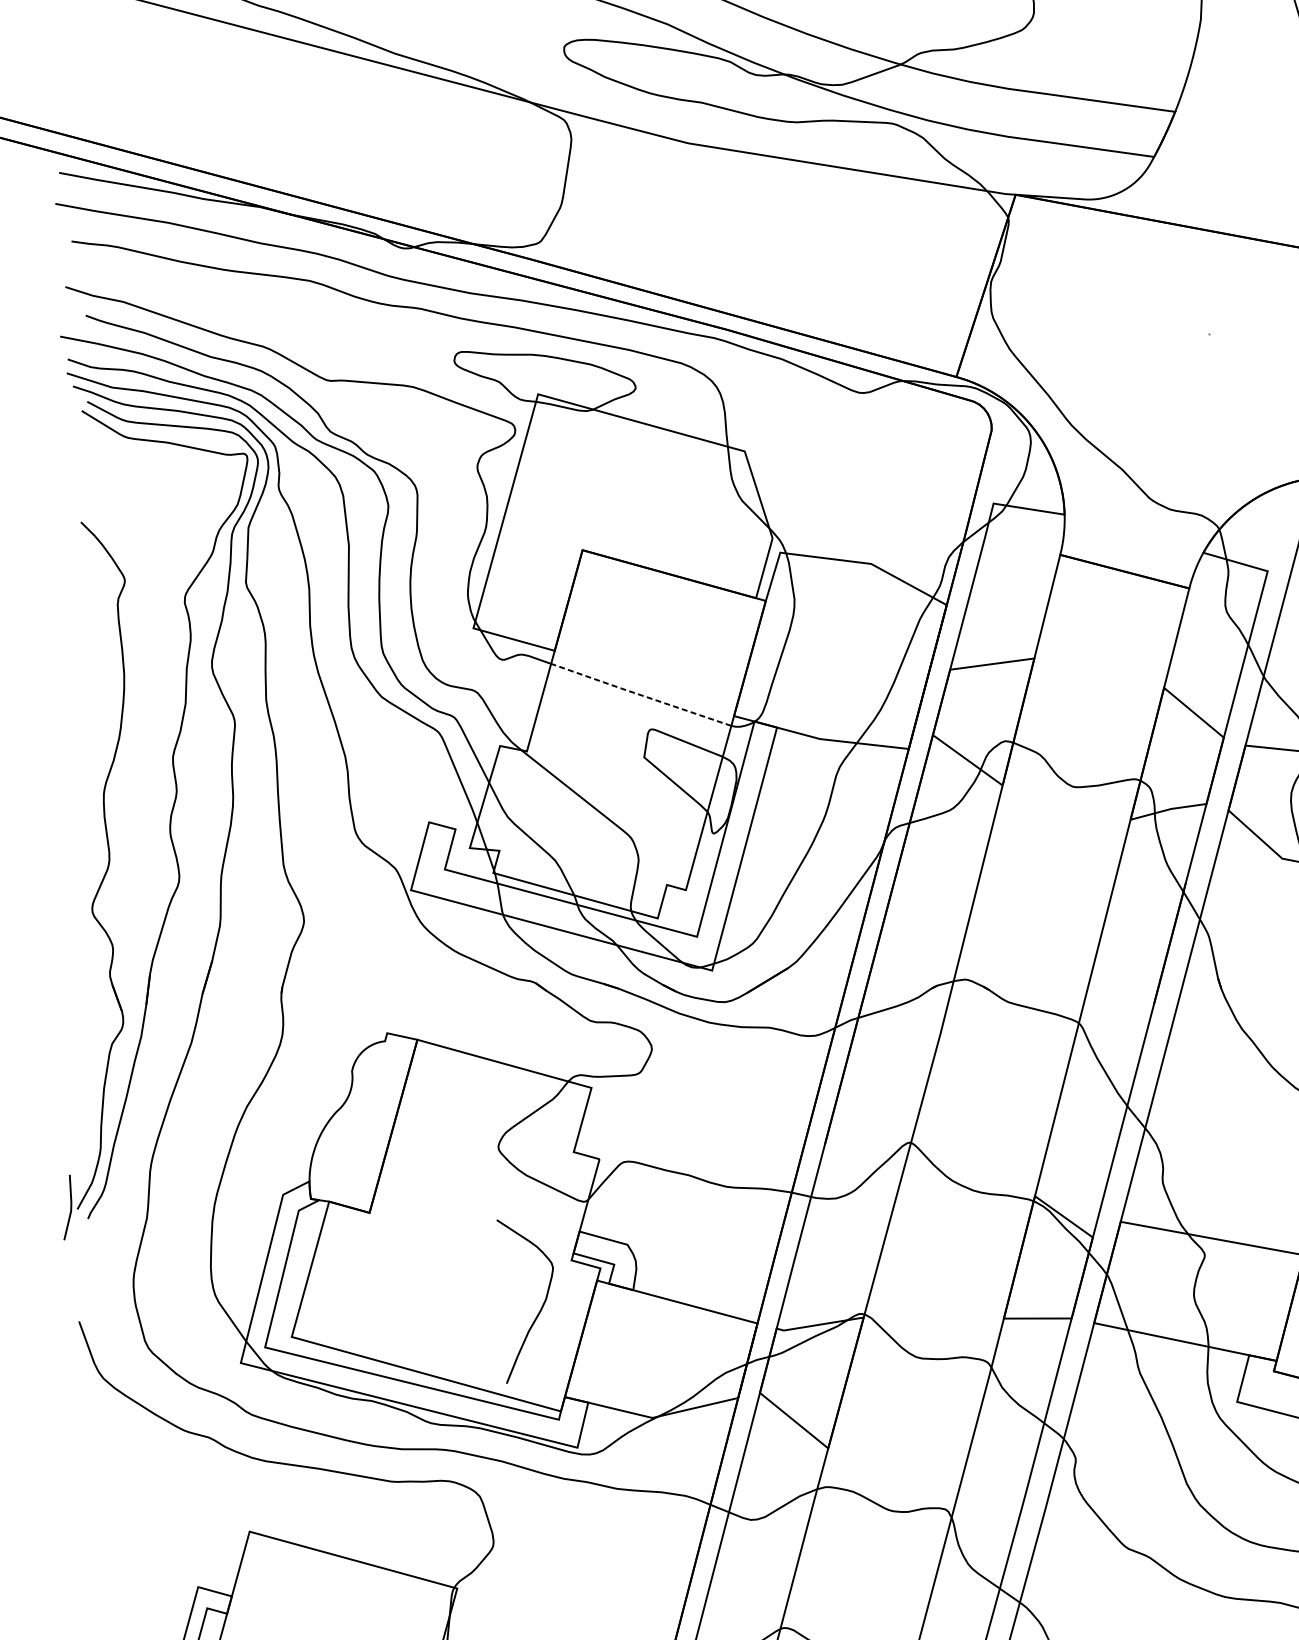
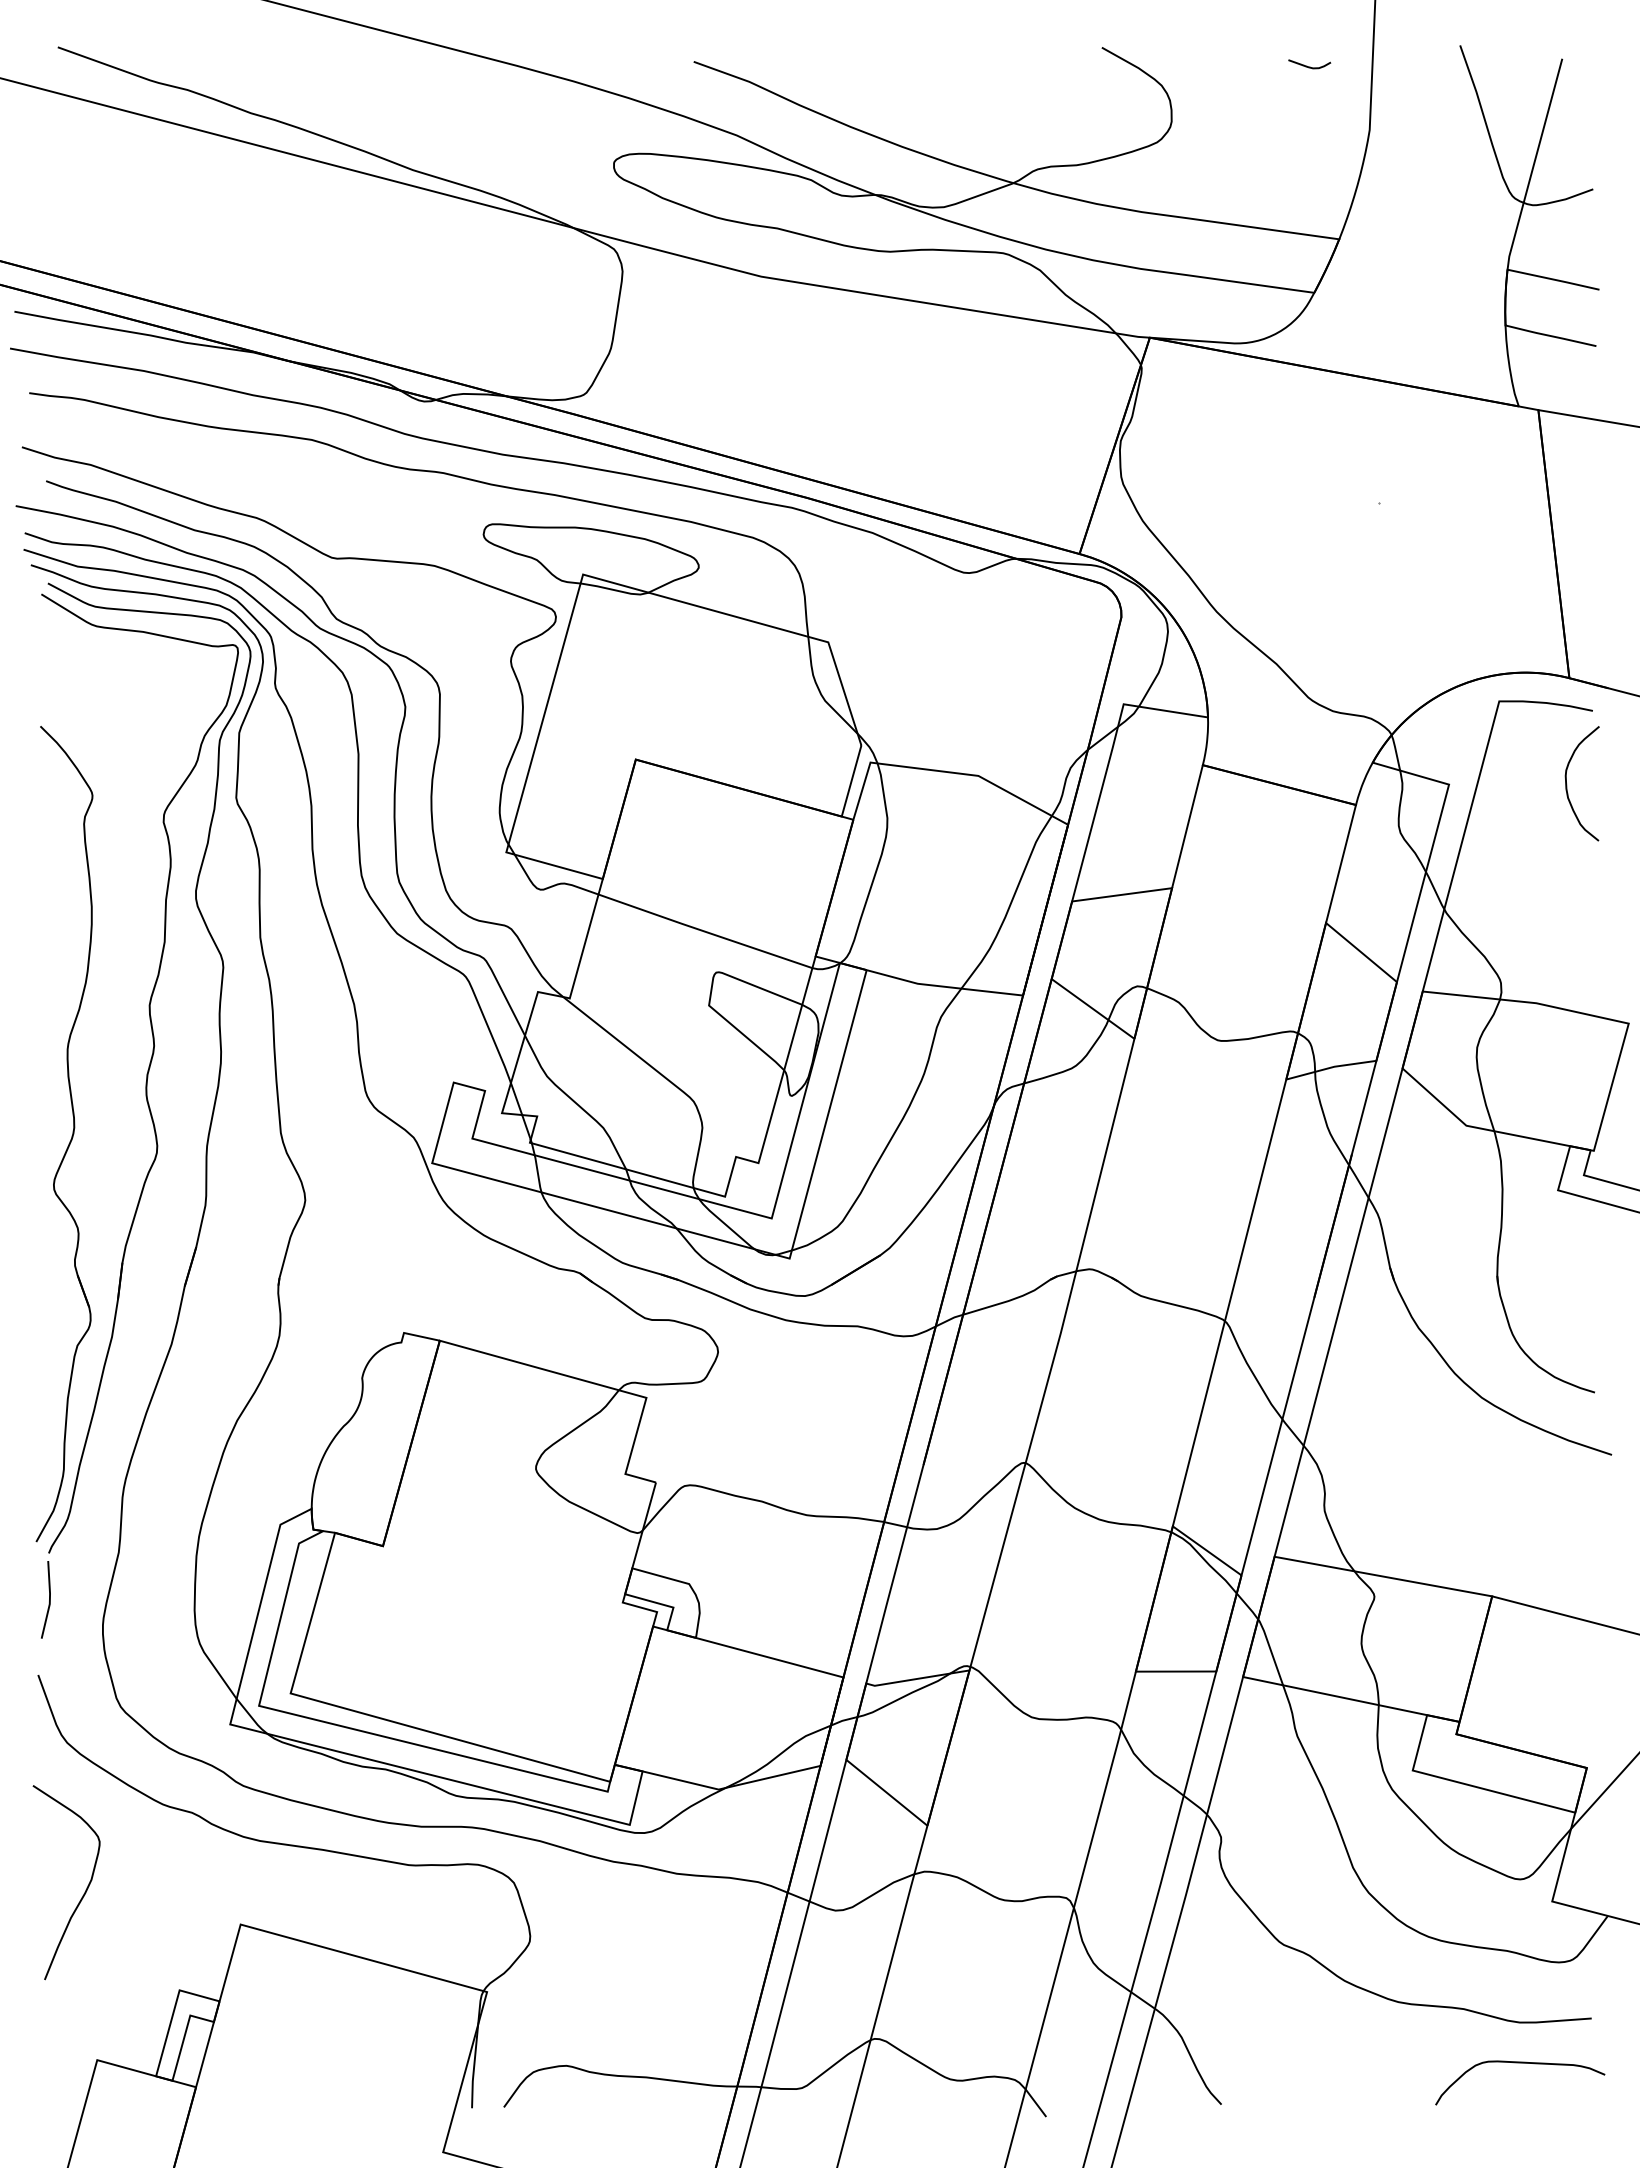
line: (640, 695) -> (704, 931), dashed -> solid
line: (70, 1207) -> (49, 1599), moved
curve: (541, 1307) -> (85, 1889), moved

